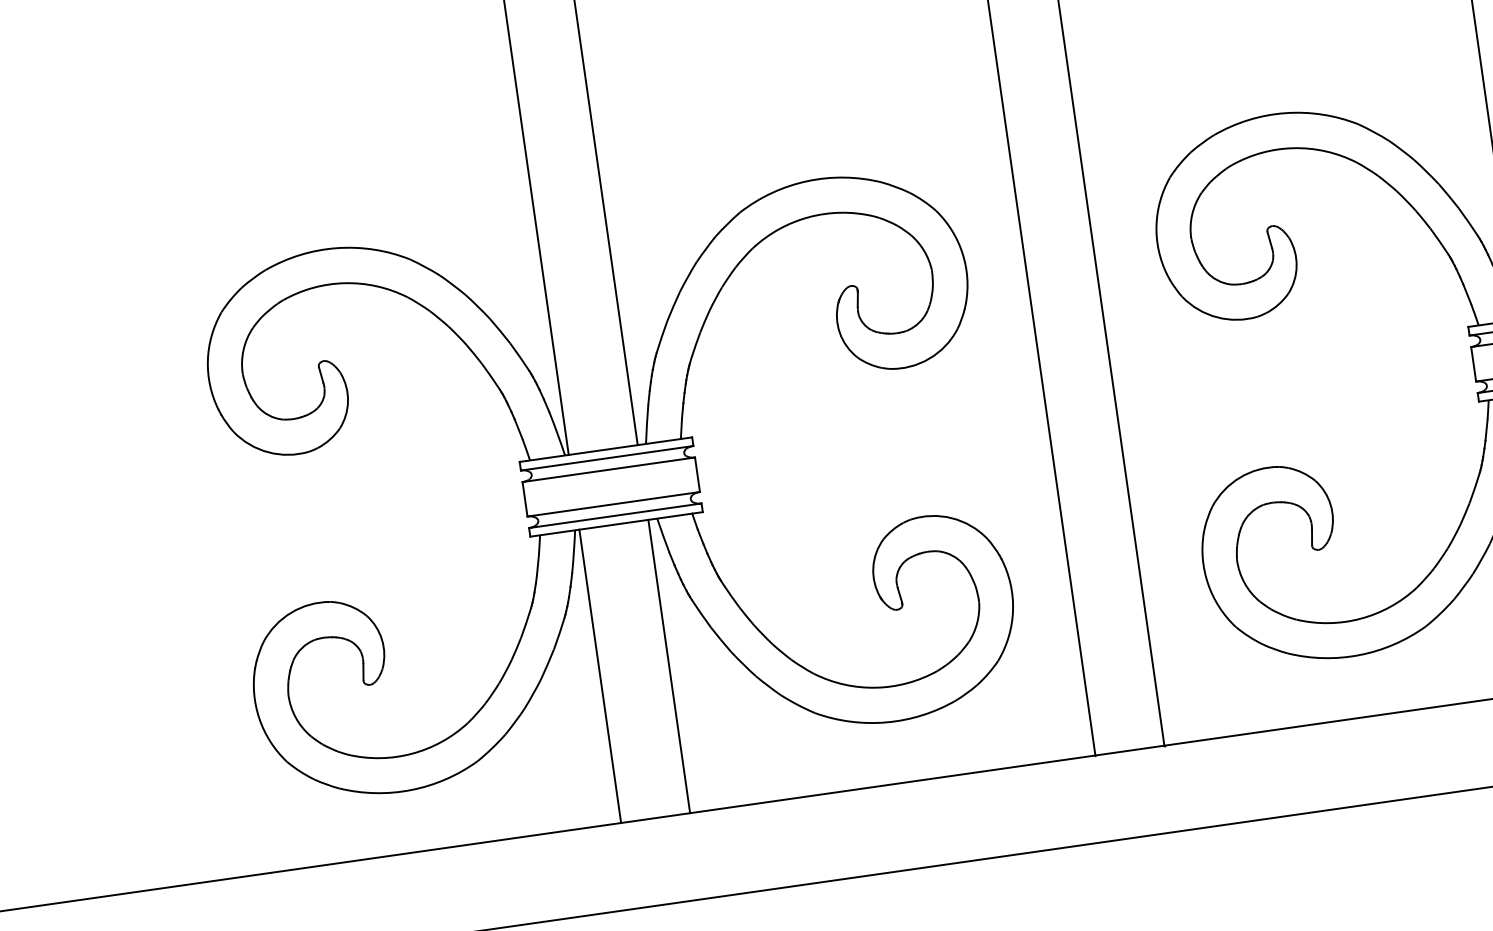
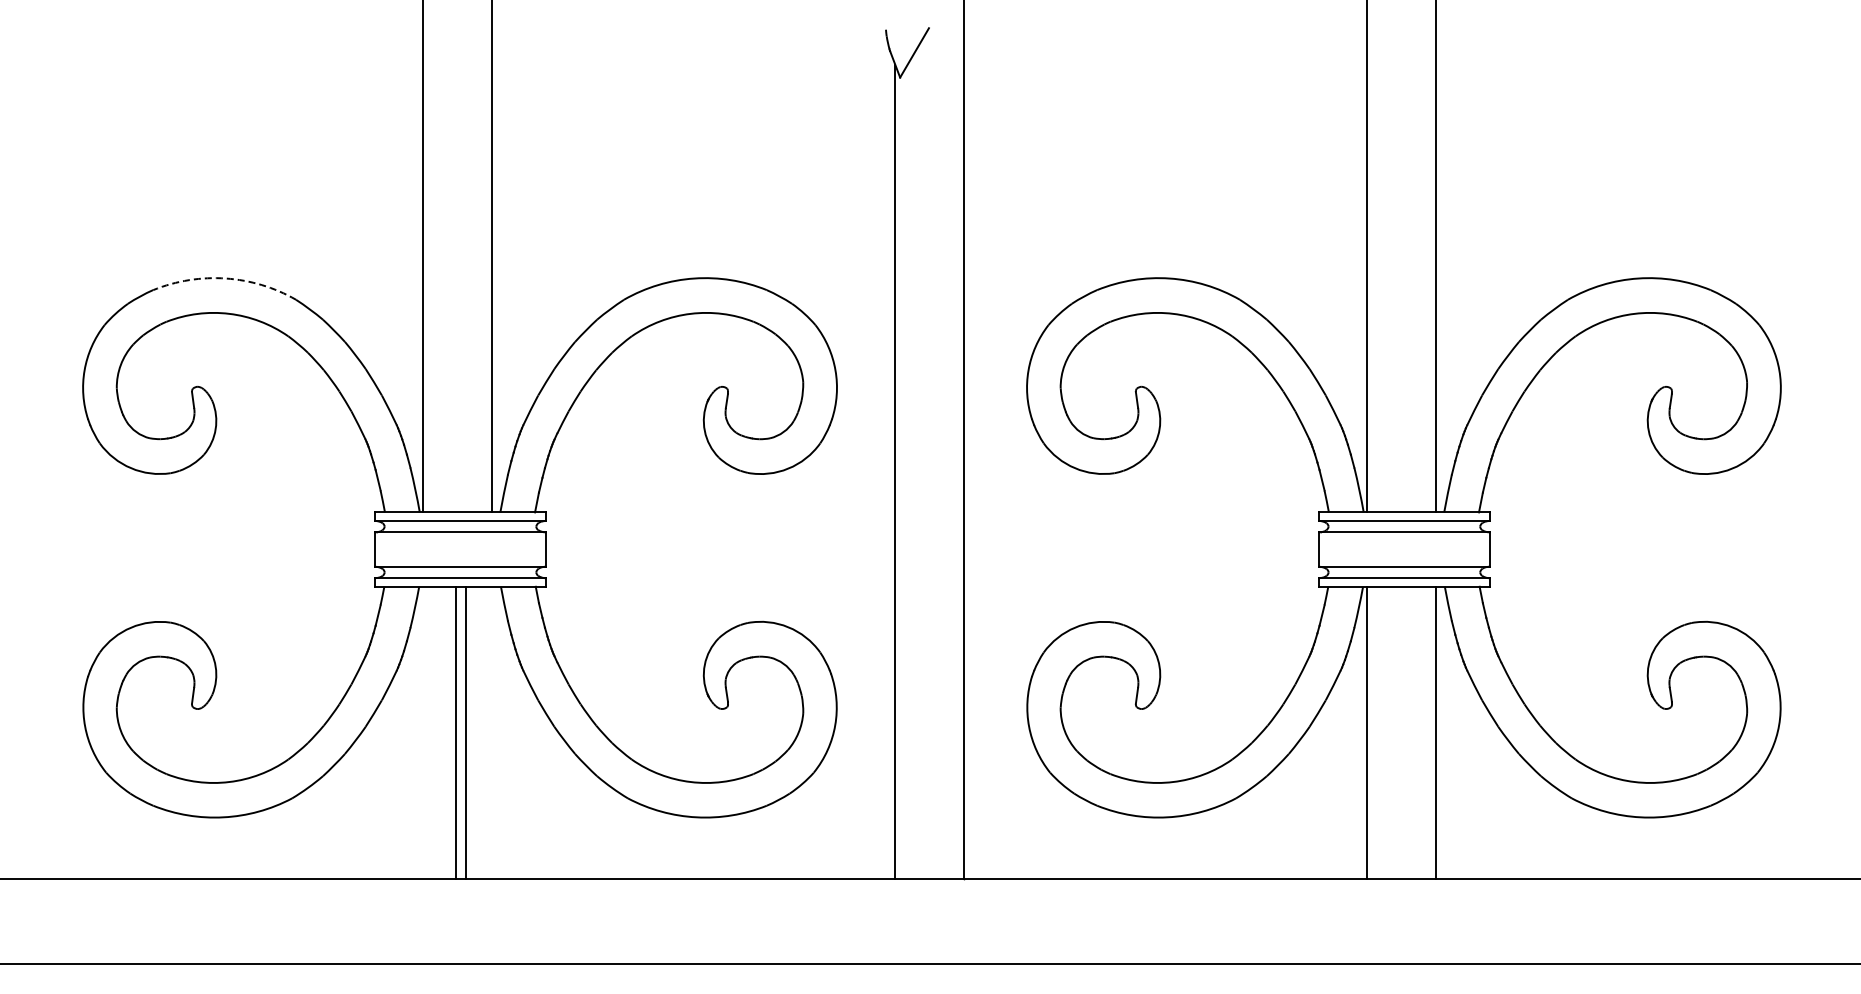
arc: (336, 248) -> (225, 278), solid -> dashed
line: (669, 666) -> (456, 732), moved
line: (600, 676) -> (466, 732), moved

